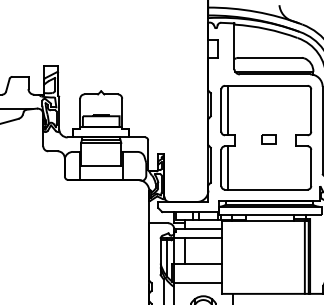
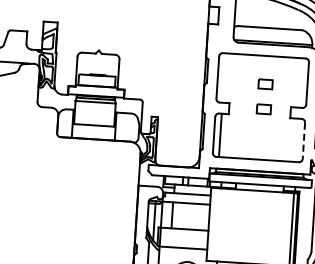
line: (227, 110) -> (223, 77), removed
part: (268, 114) -> (264, 84), added
line: (311, 168) -> (304, 141), solid -> dashed

